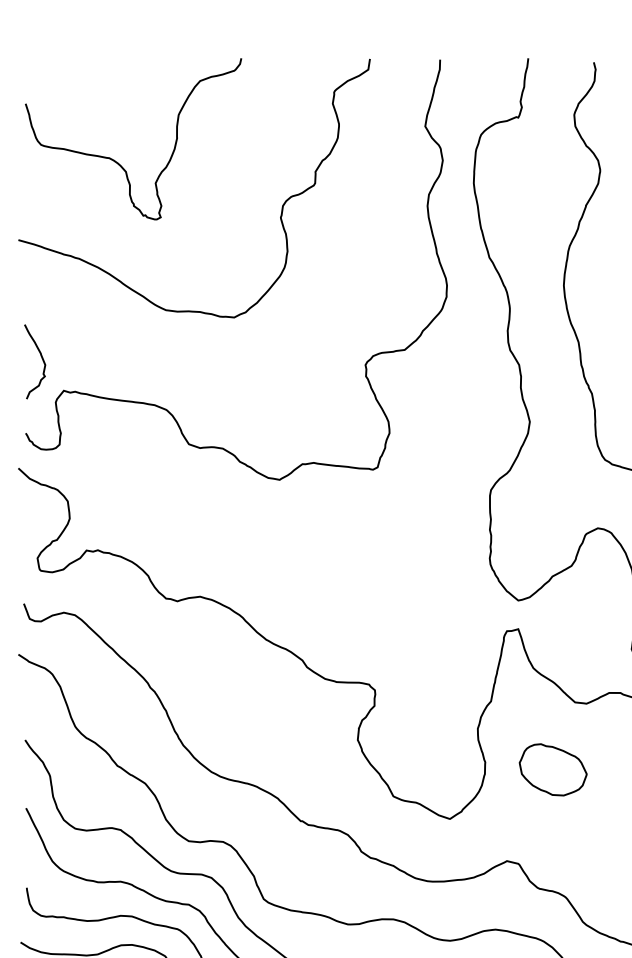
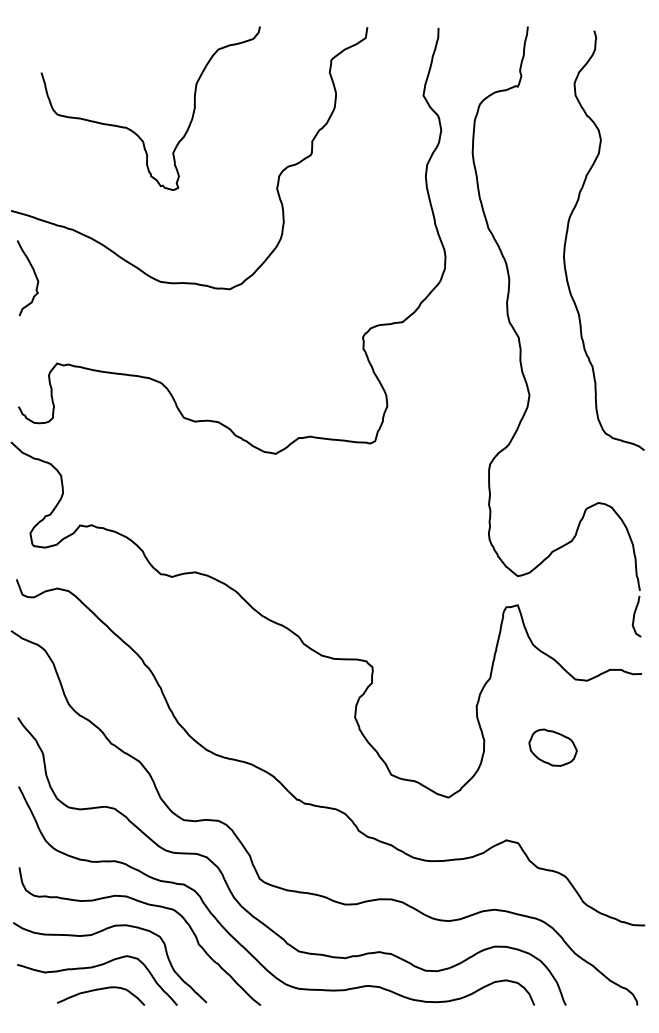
curve: (117, 161) -> (134, 131), moved
curve: (41, 359) -> (34, 275), moved
part: (552, 769) -> (552, 747), size x0.7

